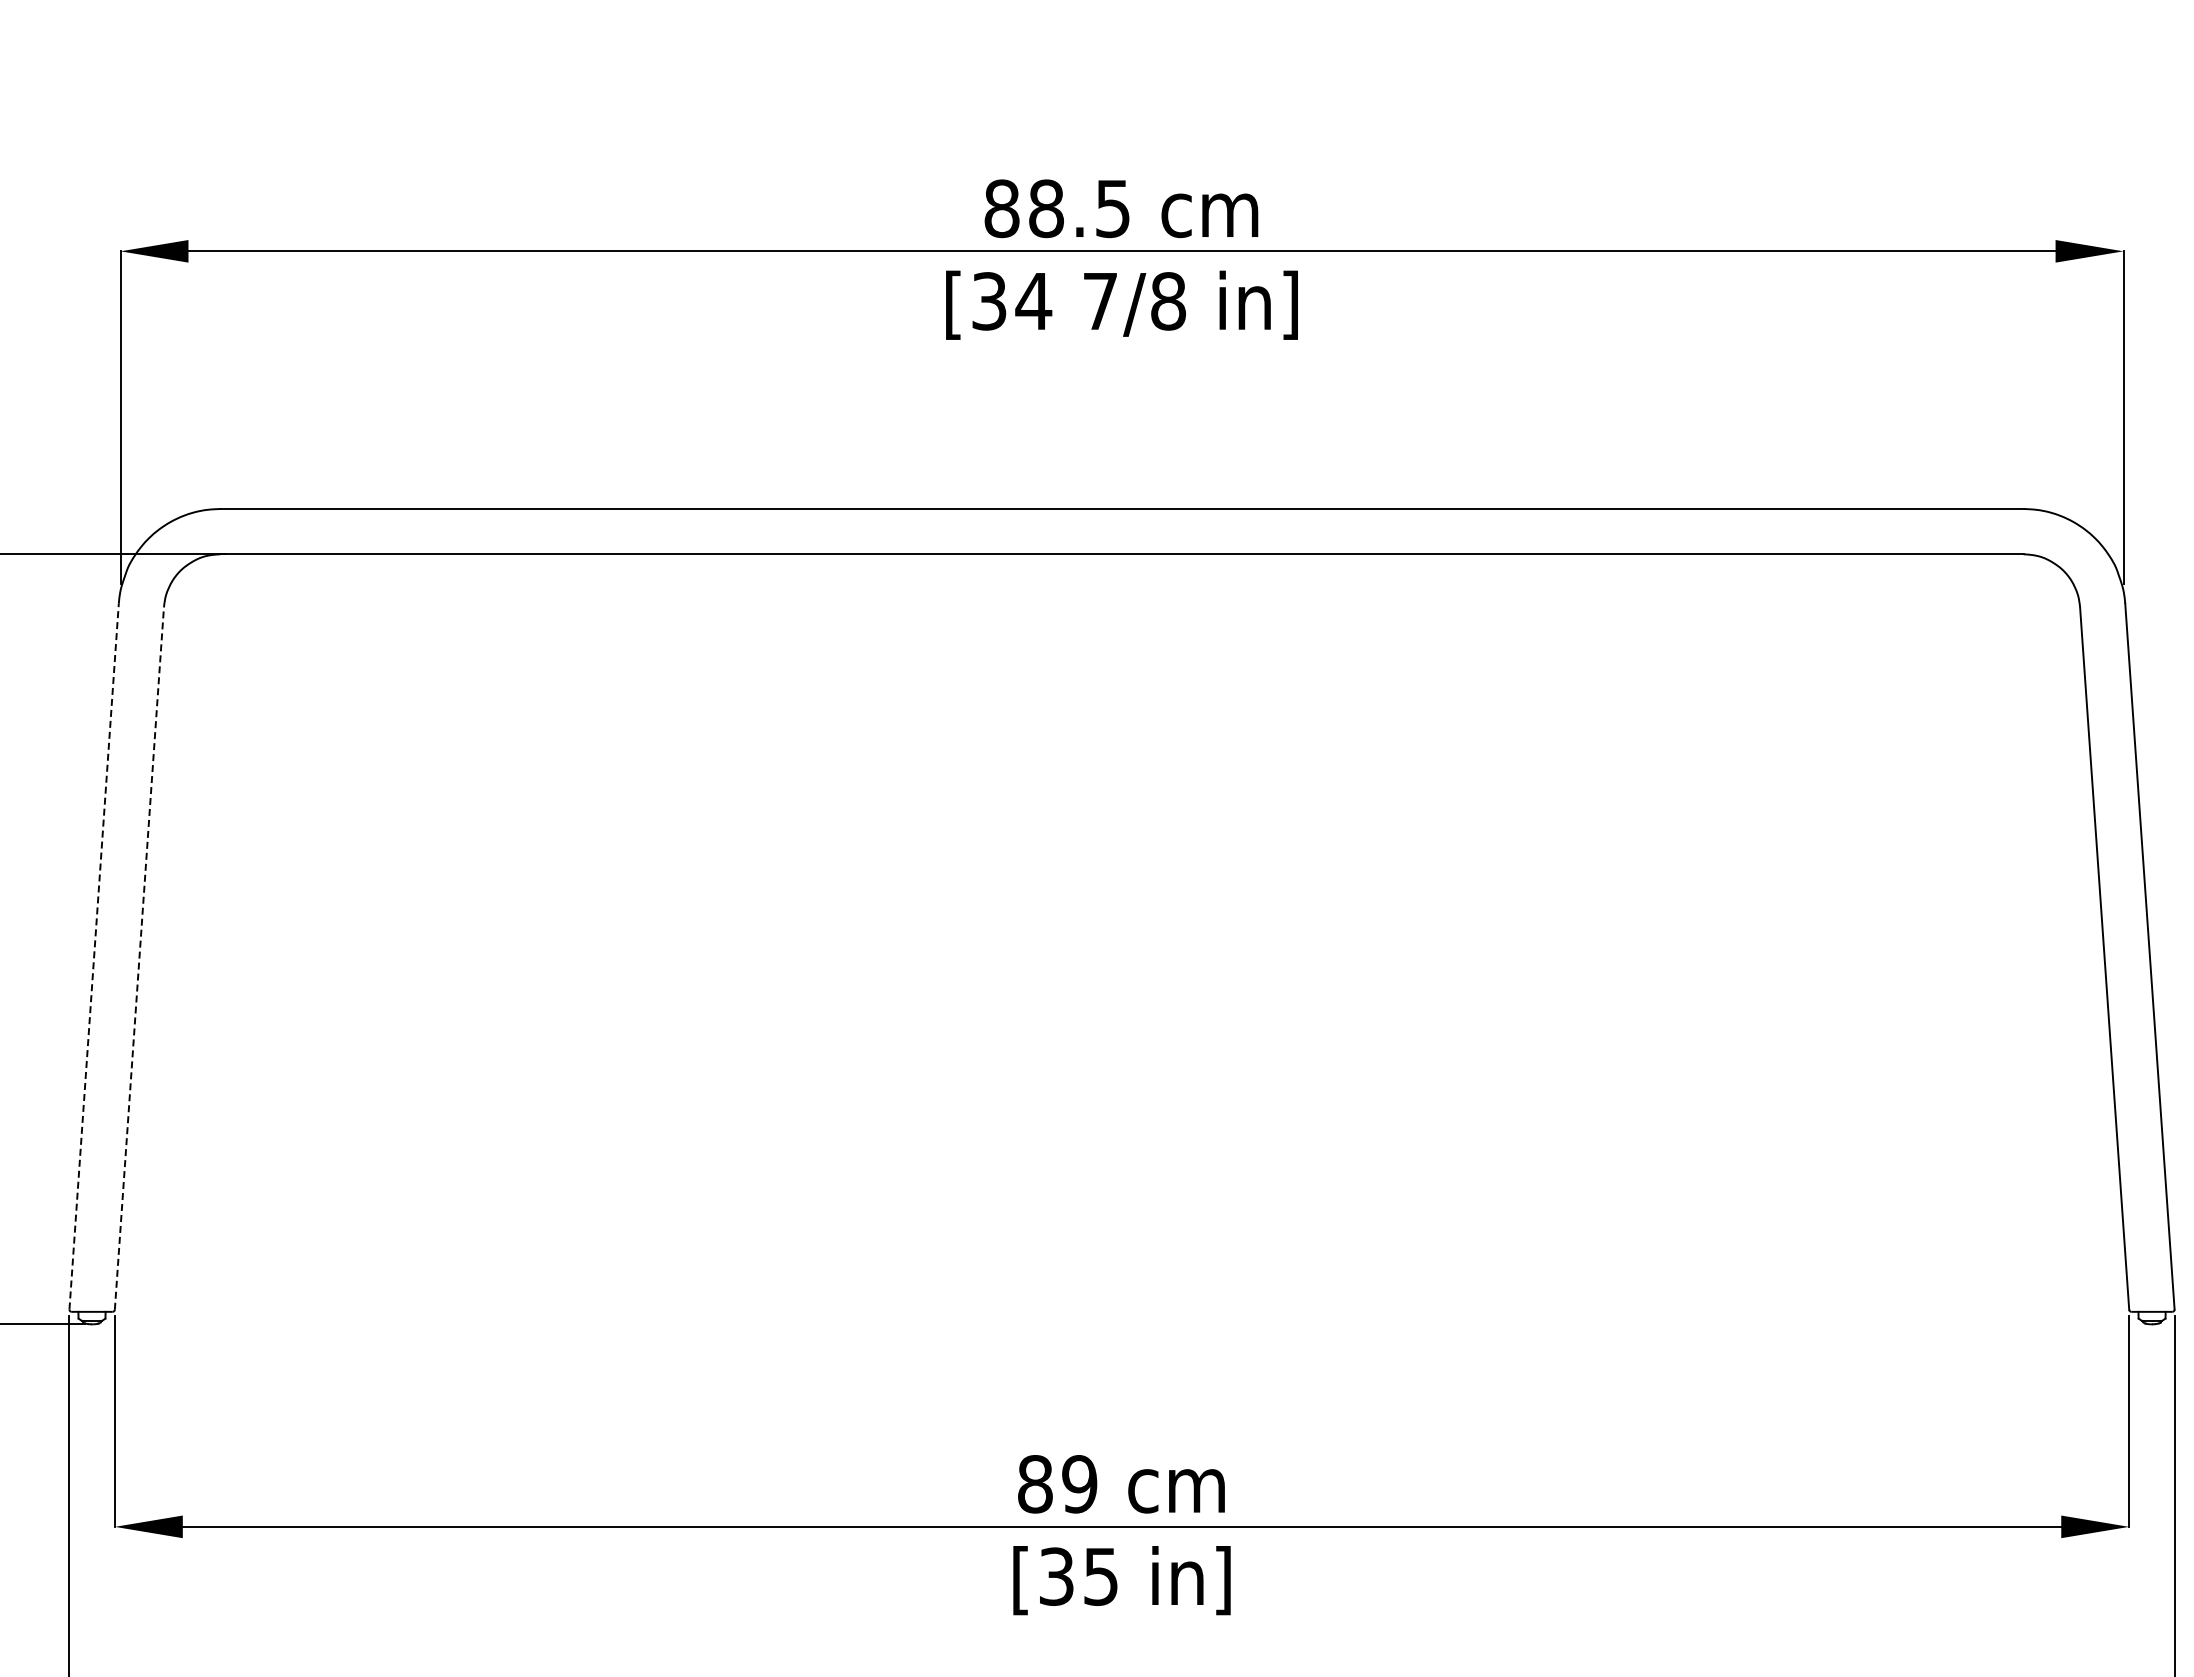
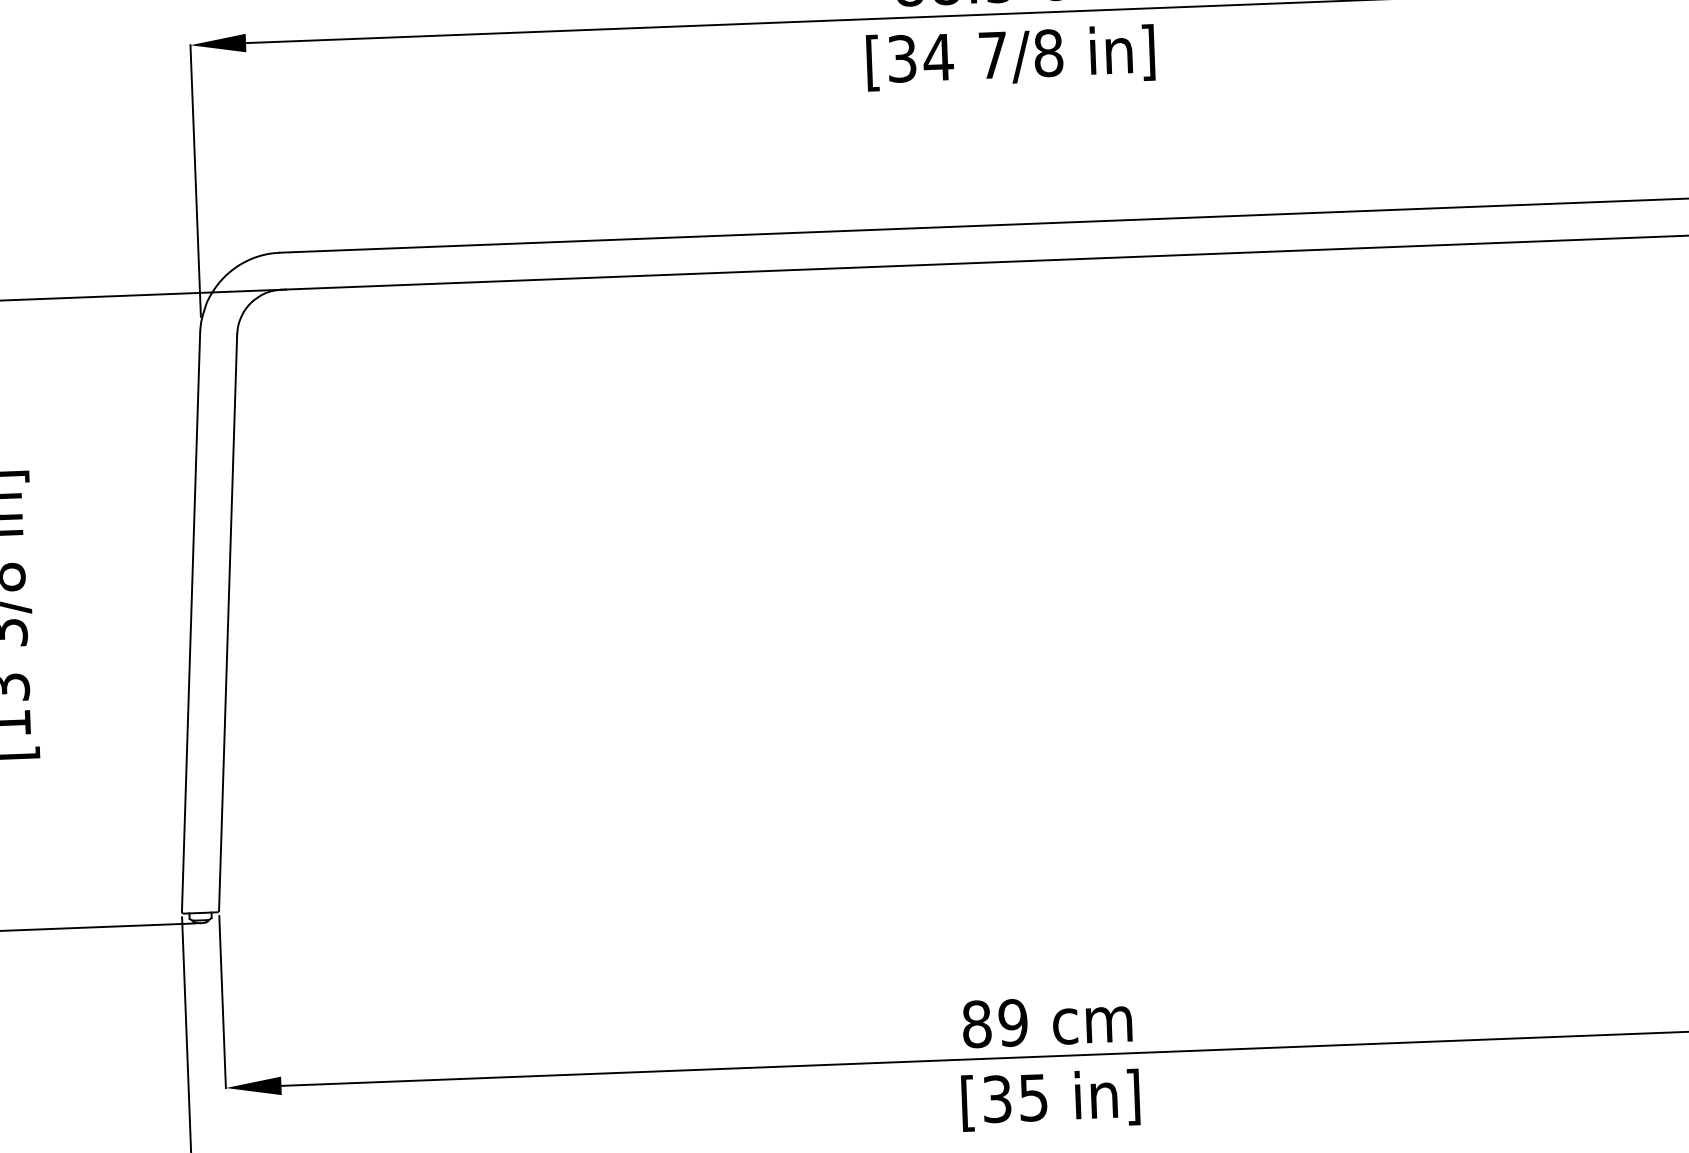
line: (94, 956) -> (191, 622), dashed -> solid
line: (139, 957) -> (228, 621), dashed -> solid

